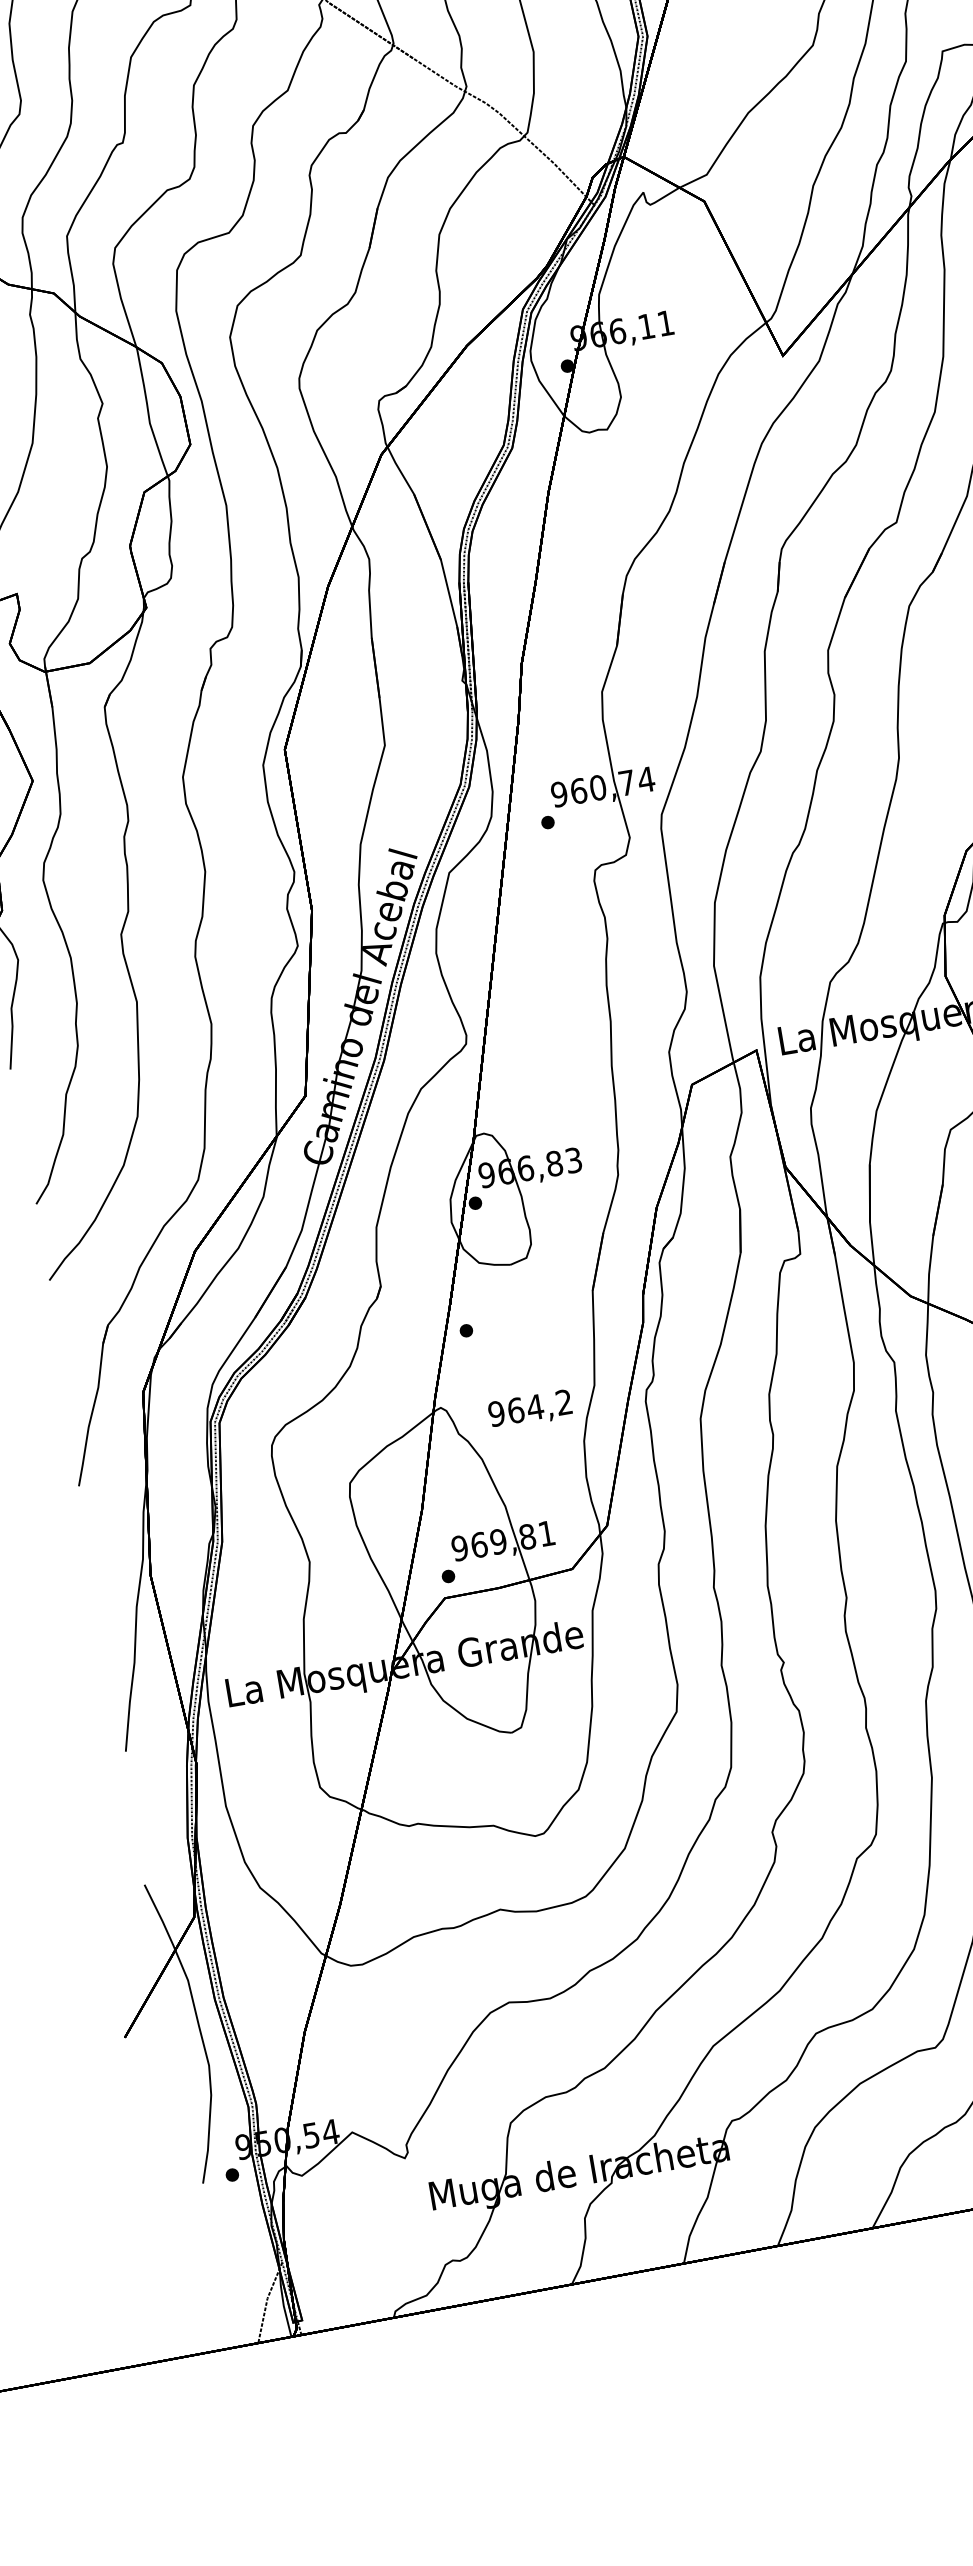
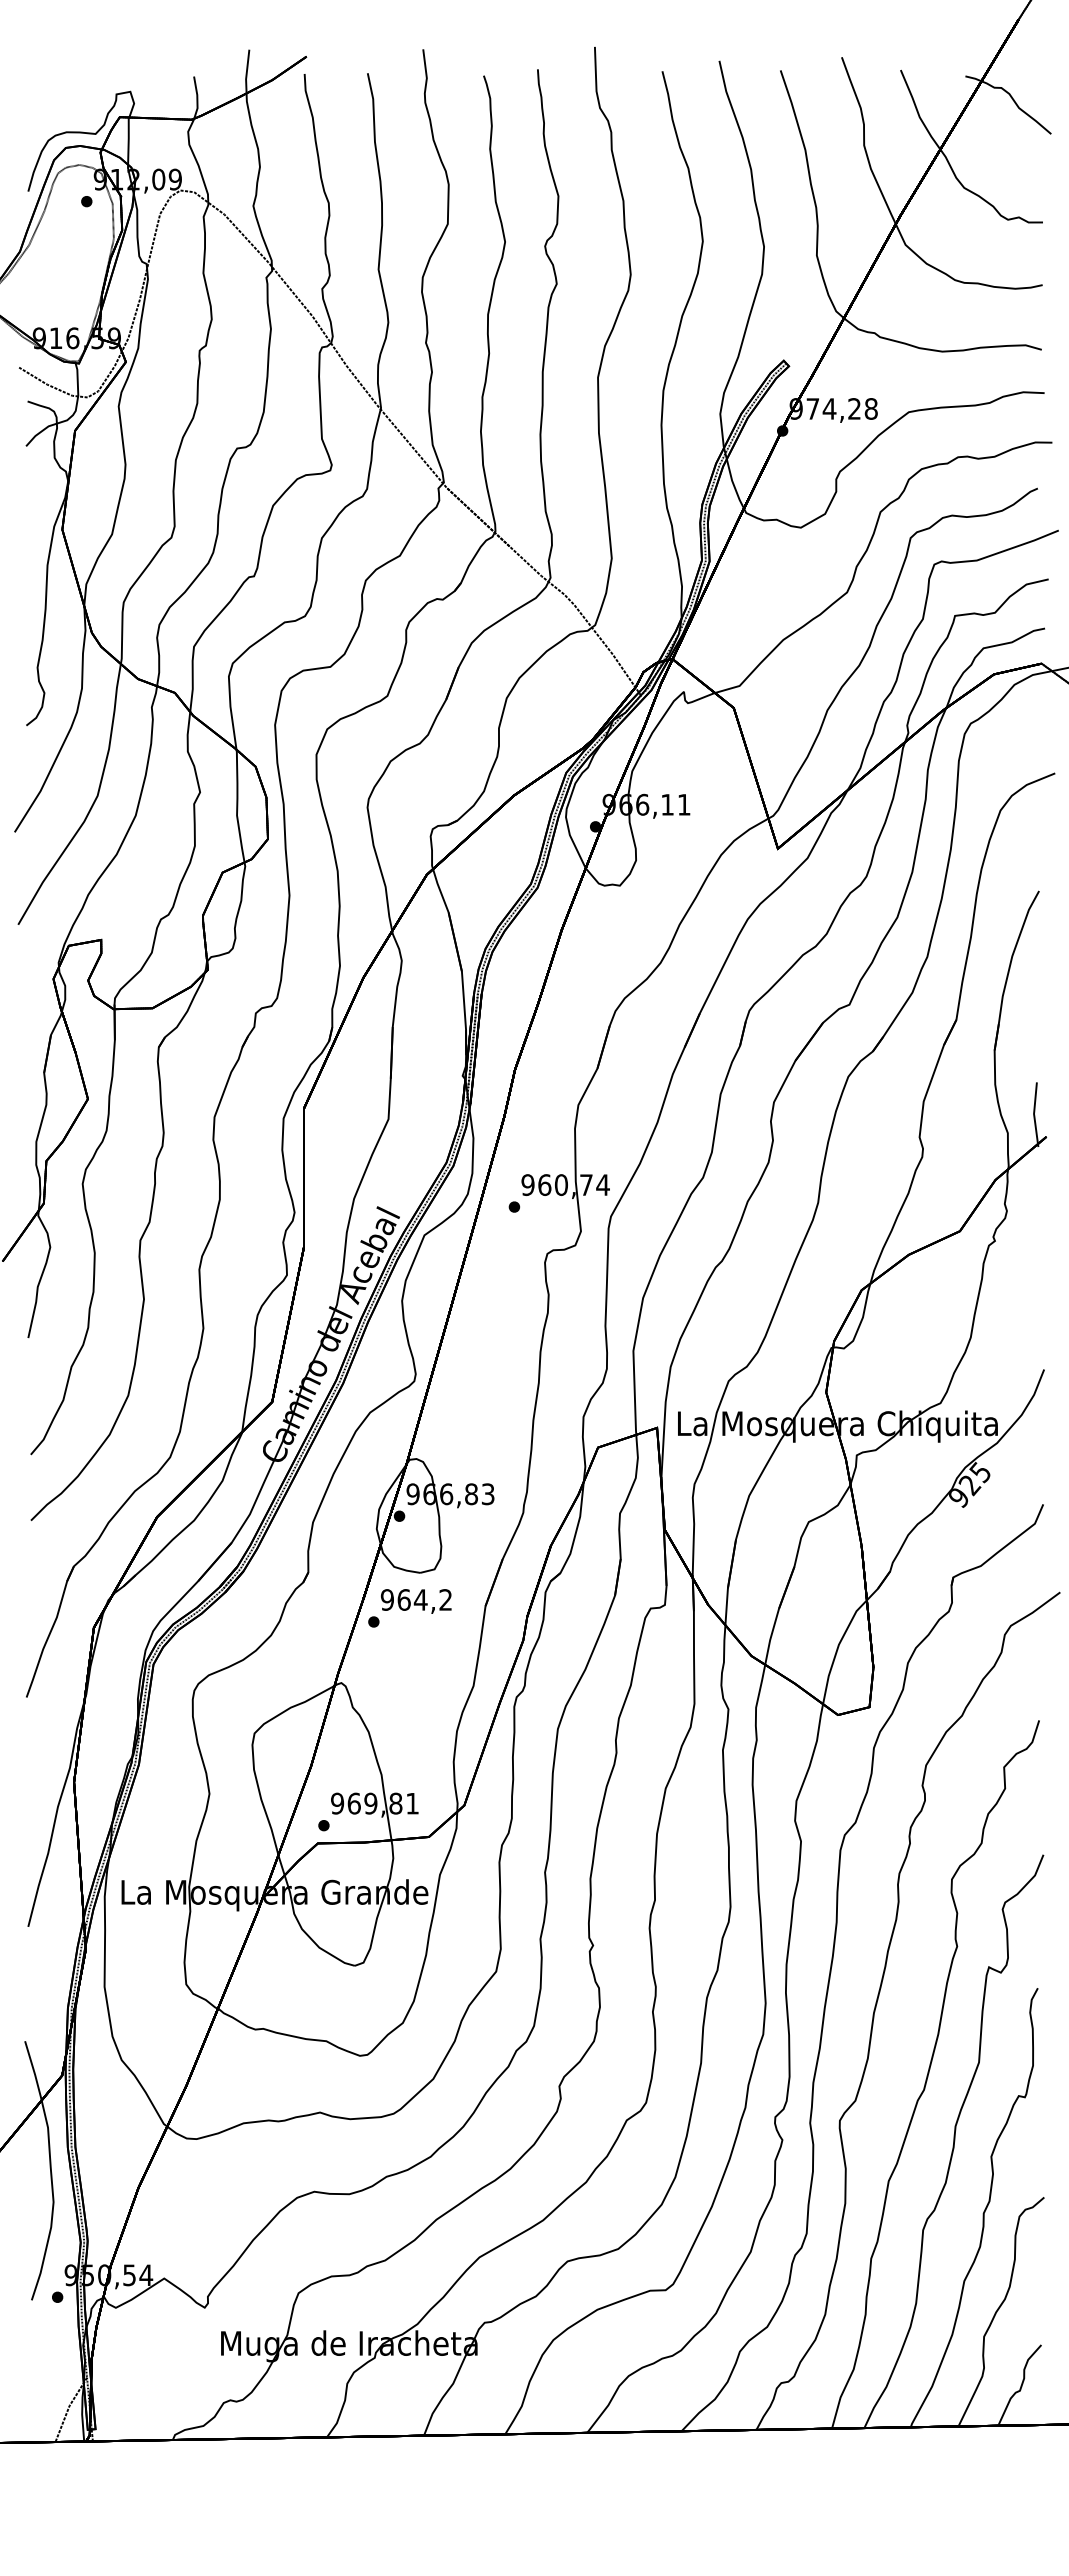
text: (530, 1409) -> (416, 1601), moved

